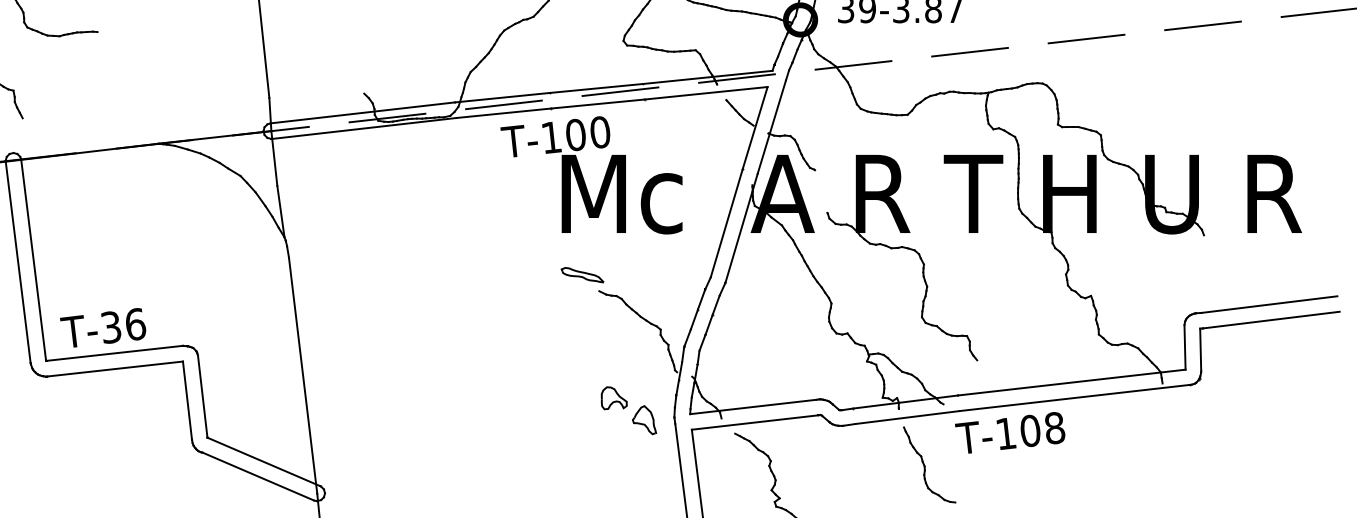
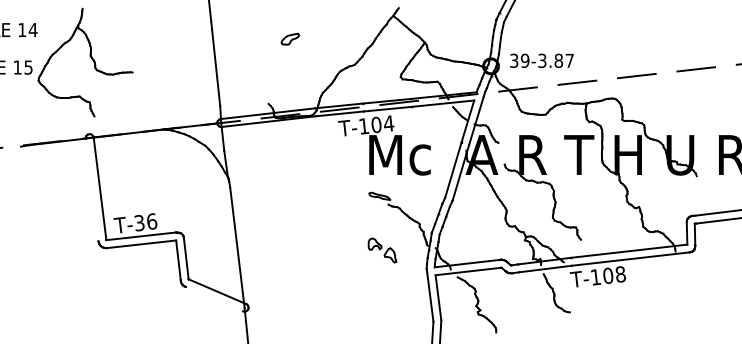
text: (601, 132) -> (389, 123), T-100 -> T-104
line: (16, 261) -> (91, 189), removed
part: (628, 410) -> (382, 250), moved
line: (258, 475) -> (214, 298), removed

